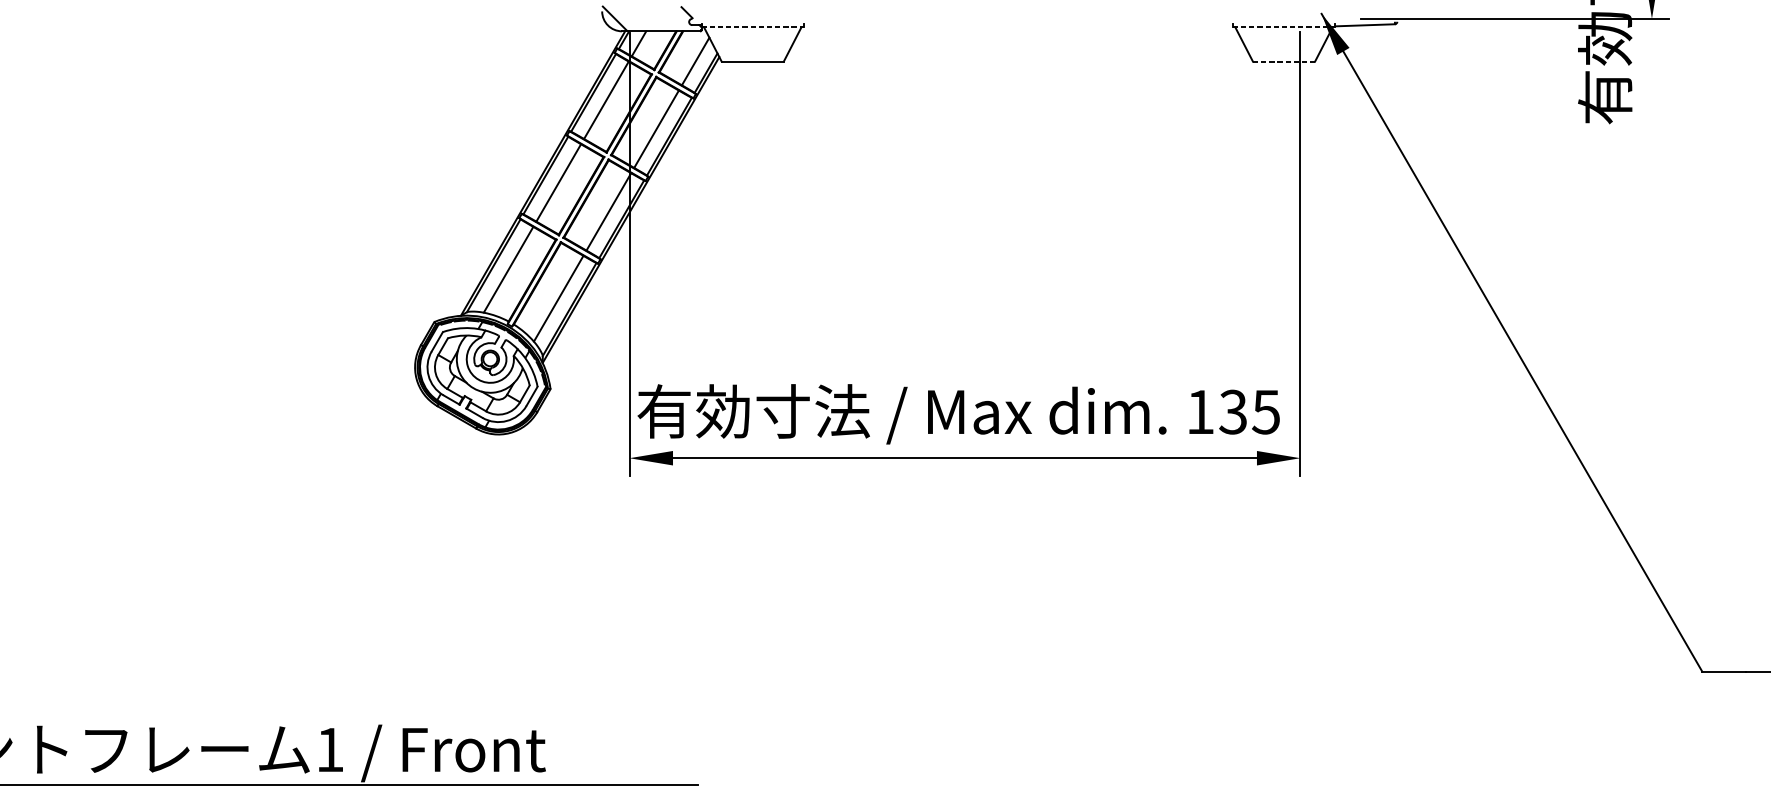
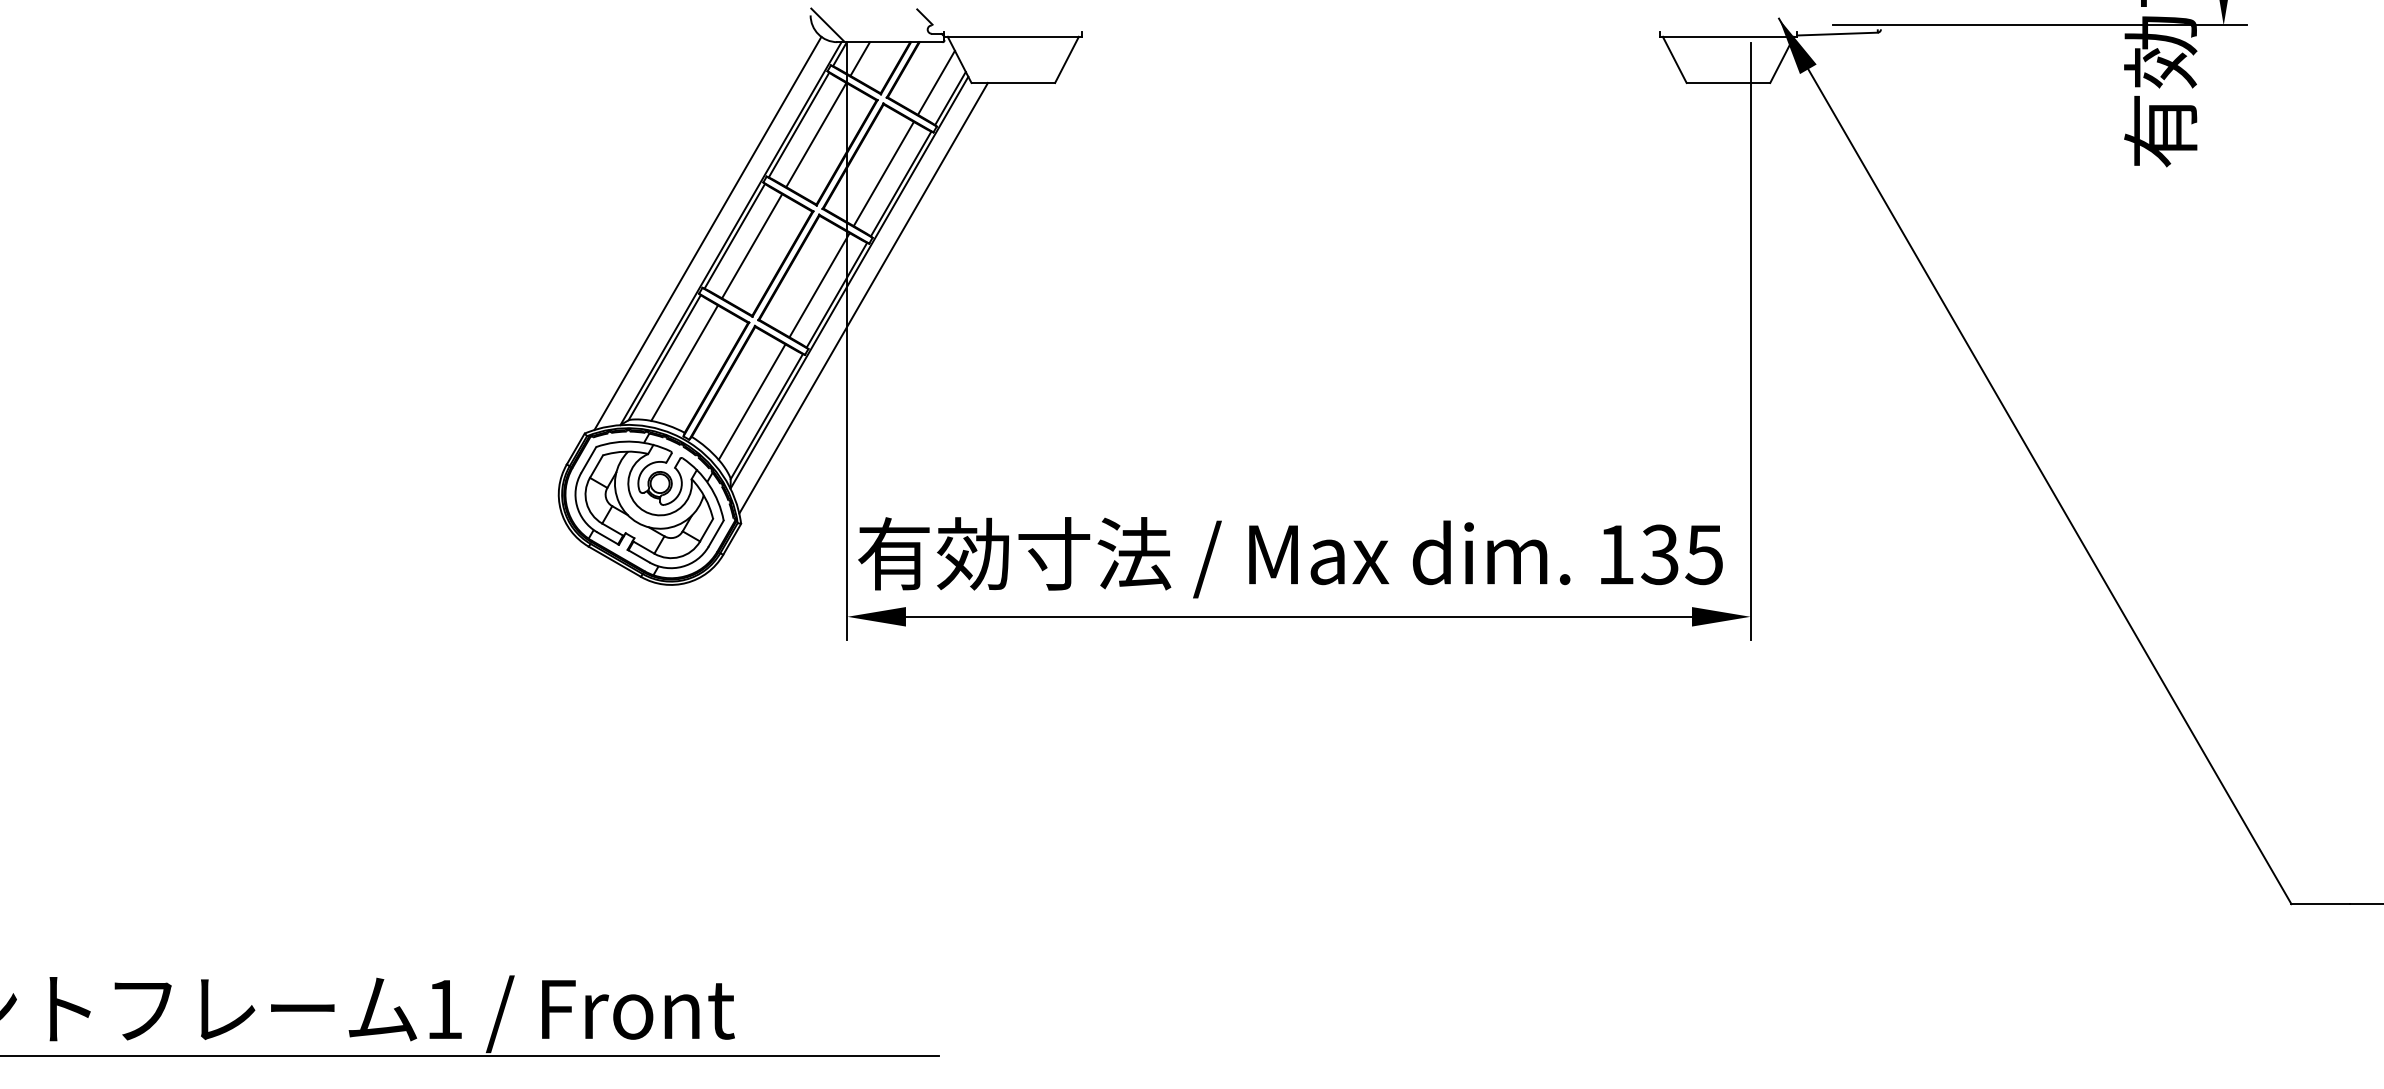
line: (752, 27) -> (1013, 36), dashed -> solid
line: (1284, 27) -> (1728, 36), dashed -> solid
line: (1284, 61) -> (1728, 82), dashed -> solid
line: (525, 173) -> (707, 233), added
line: (641, 221) -> (863, 297), added

